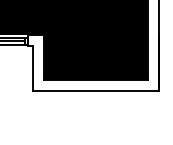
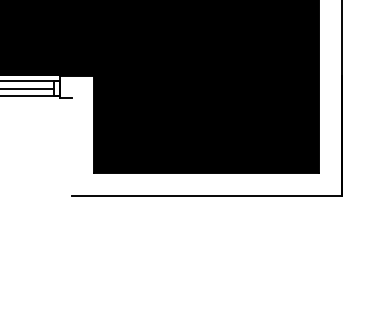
line: (33, 67) -> (72, 145), removed

